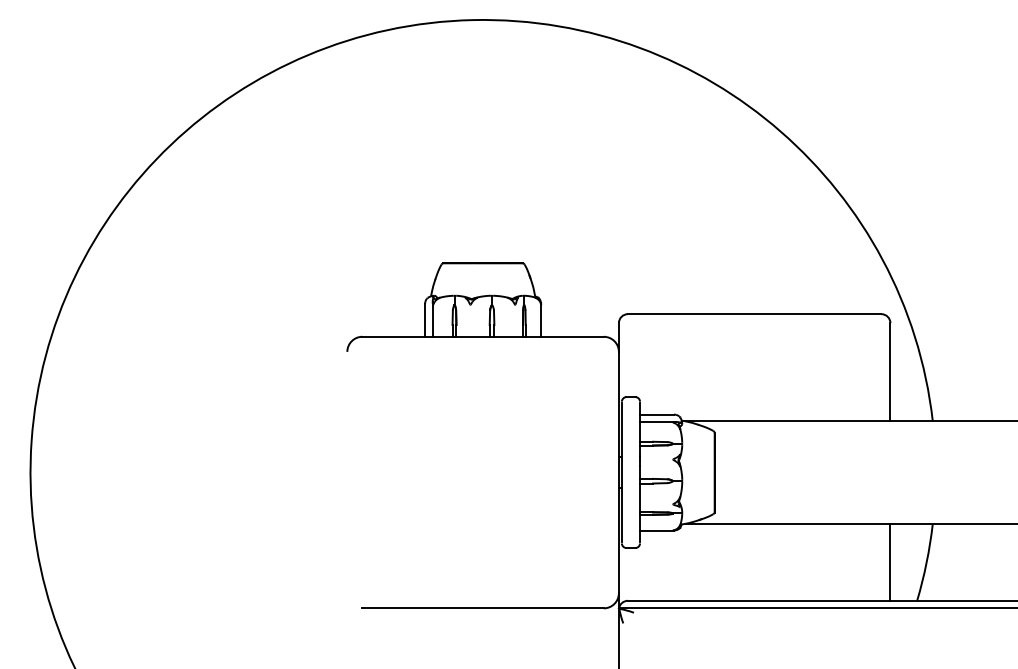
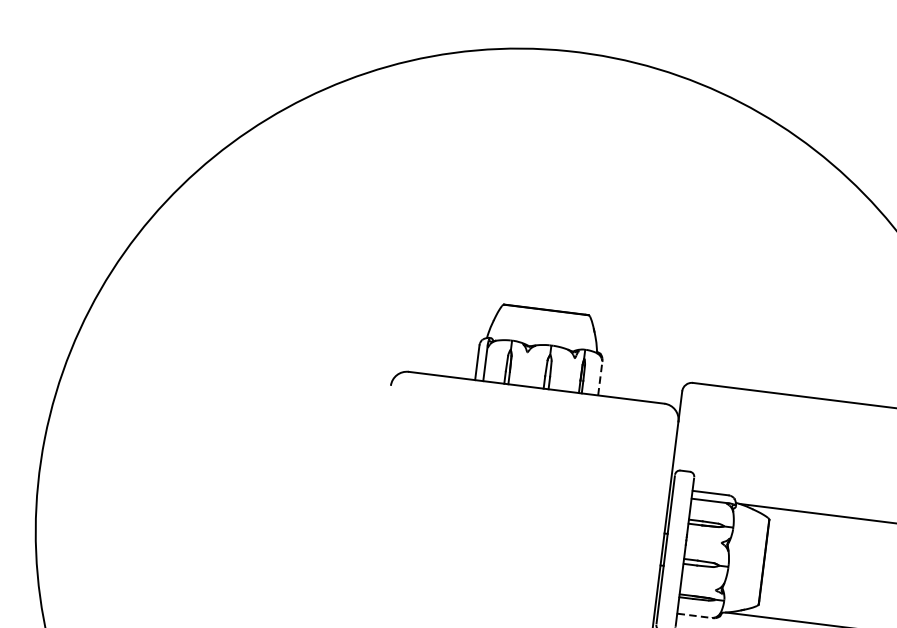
line: (541, 319) -> (600, 377), solid -> dashed
line: (657, 530) -> (695, 615), solid -> dashed

